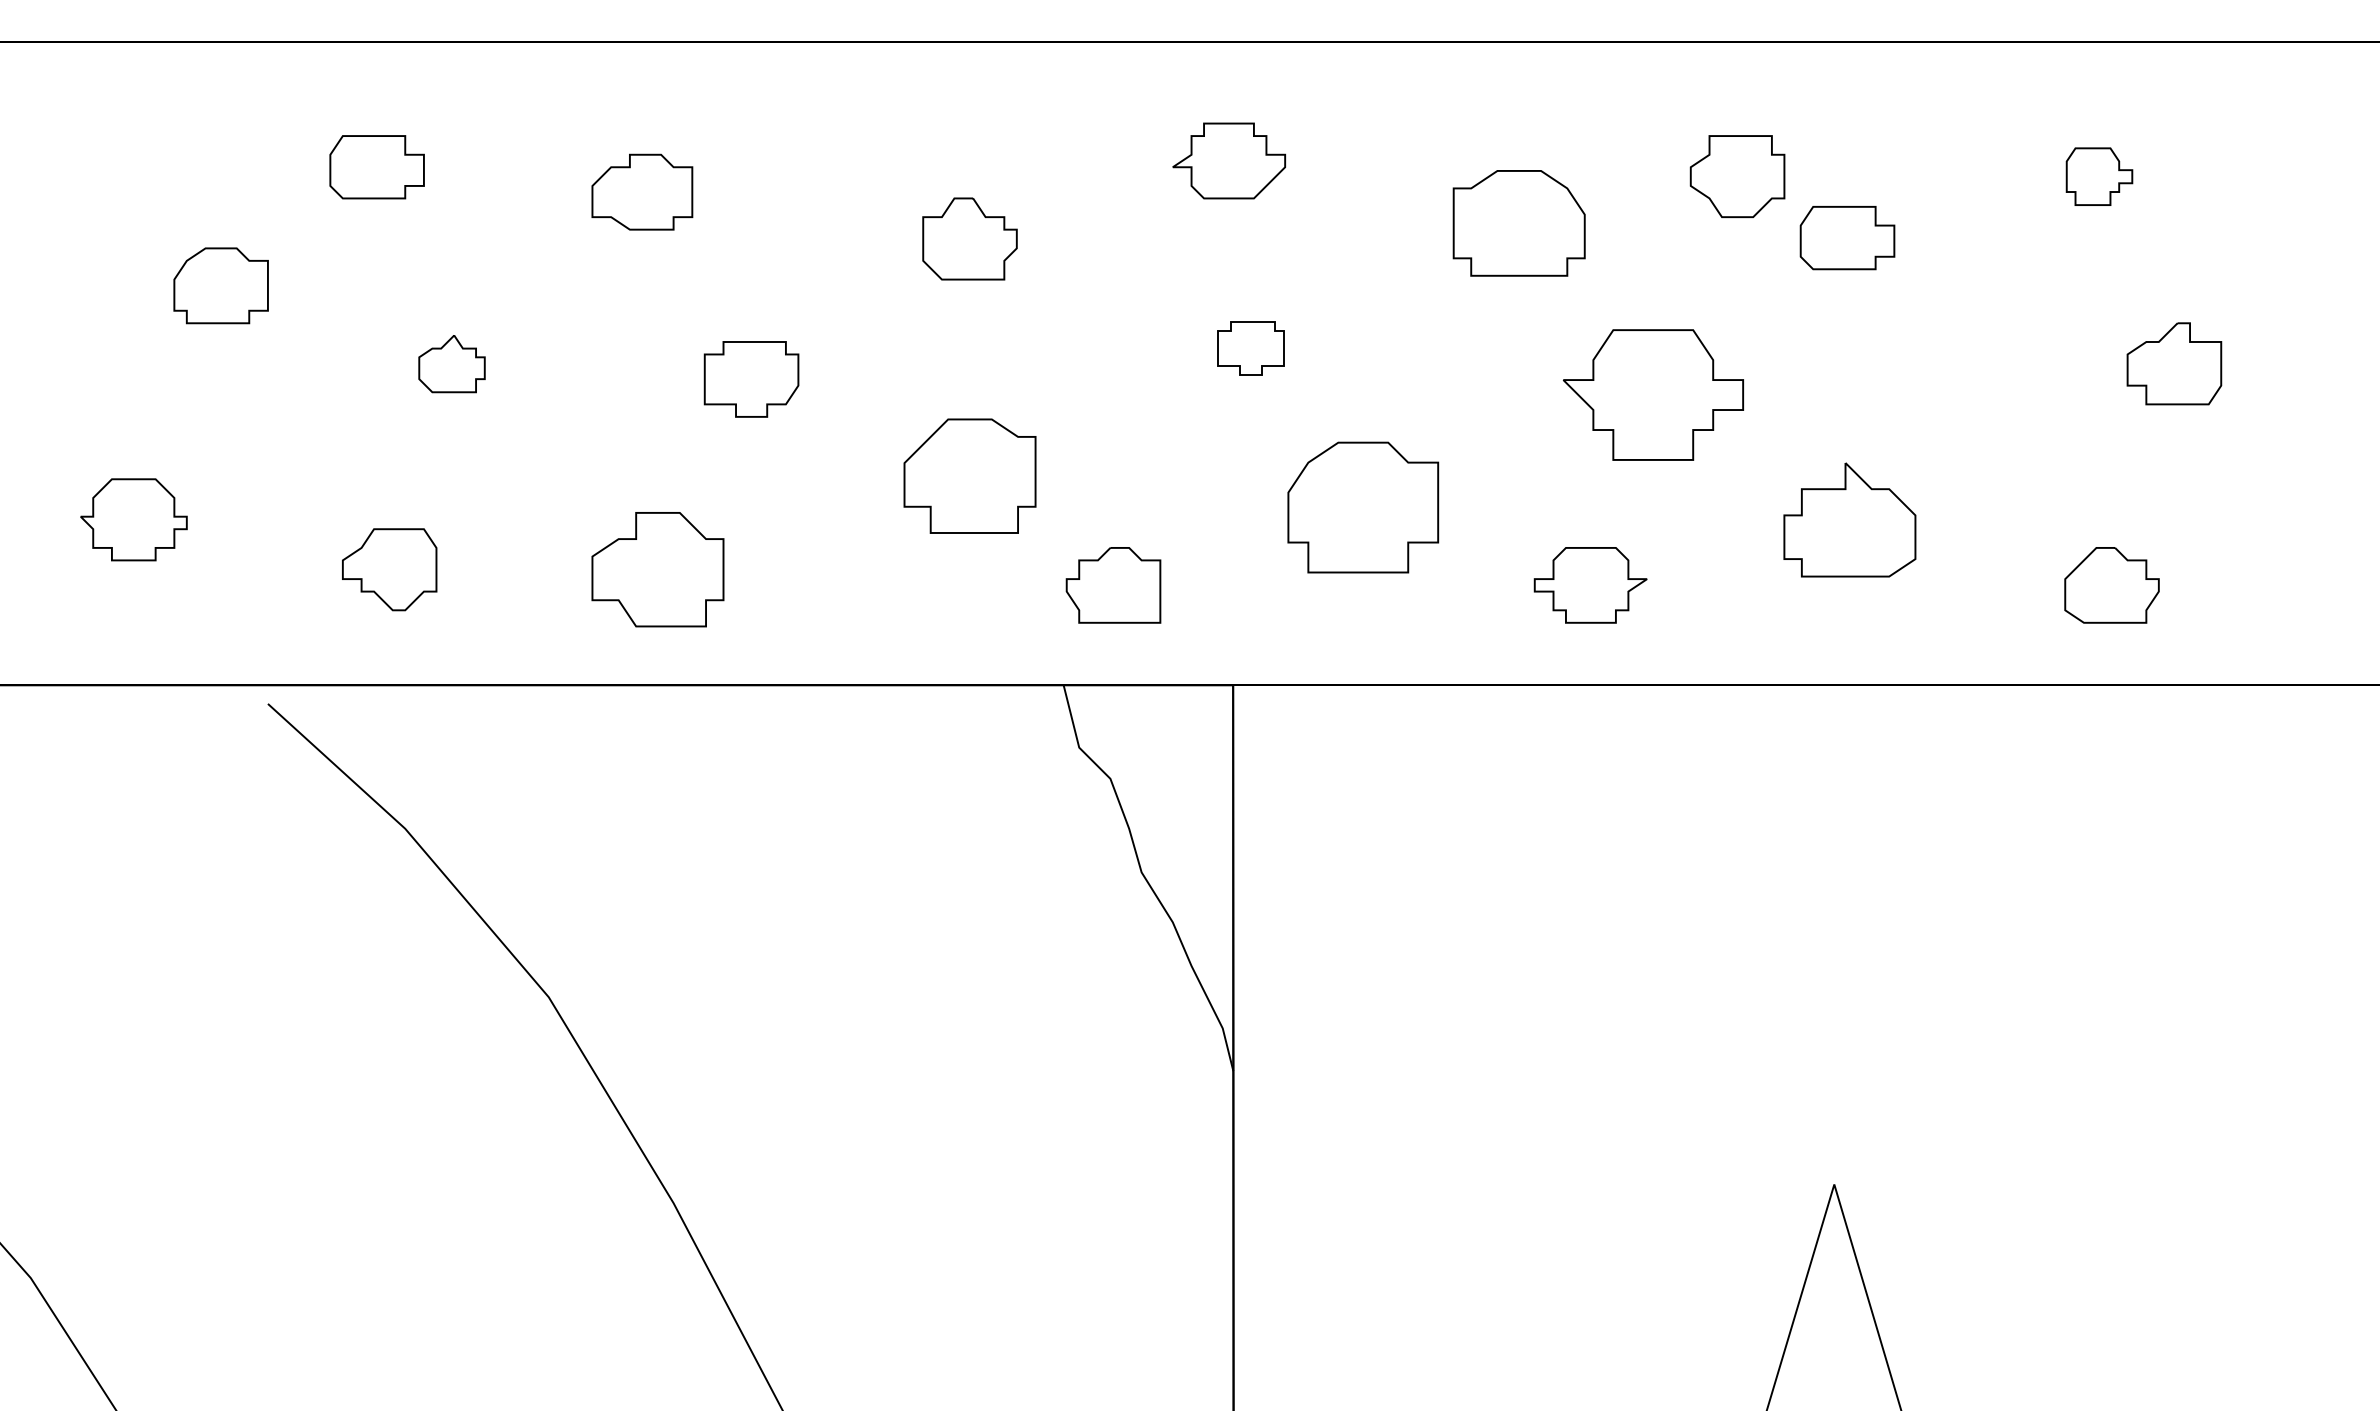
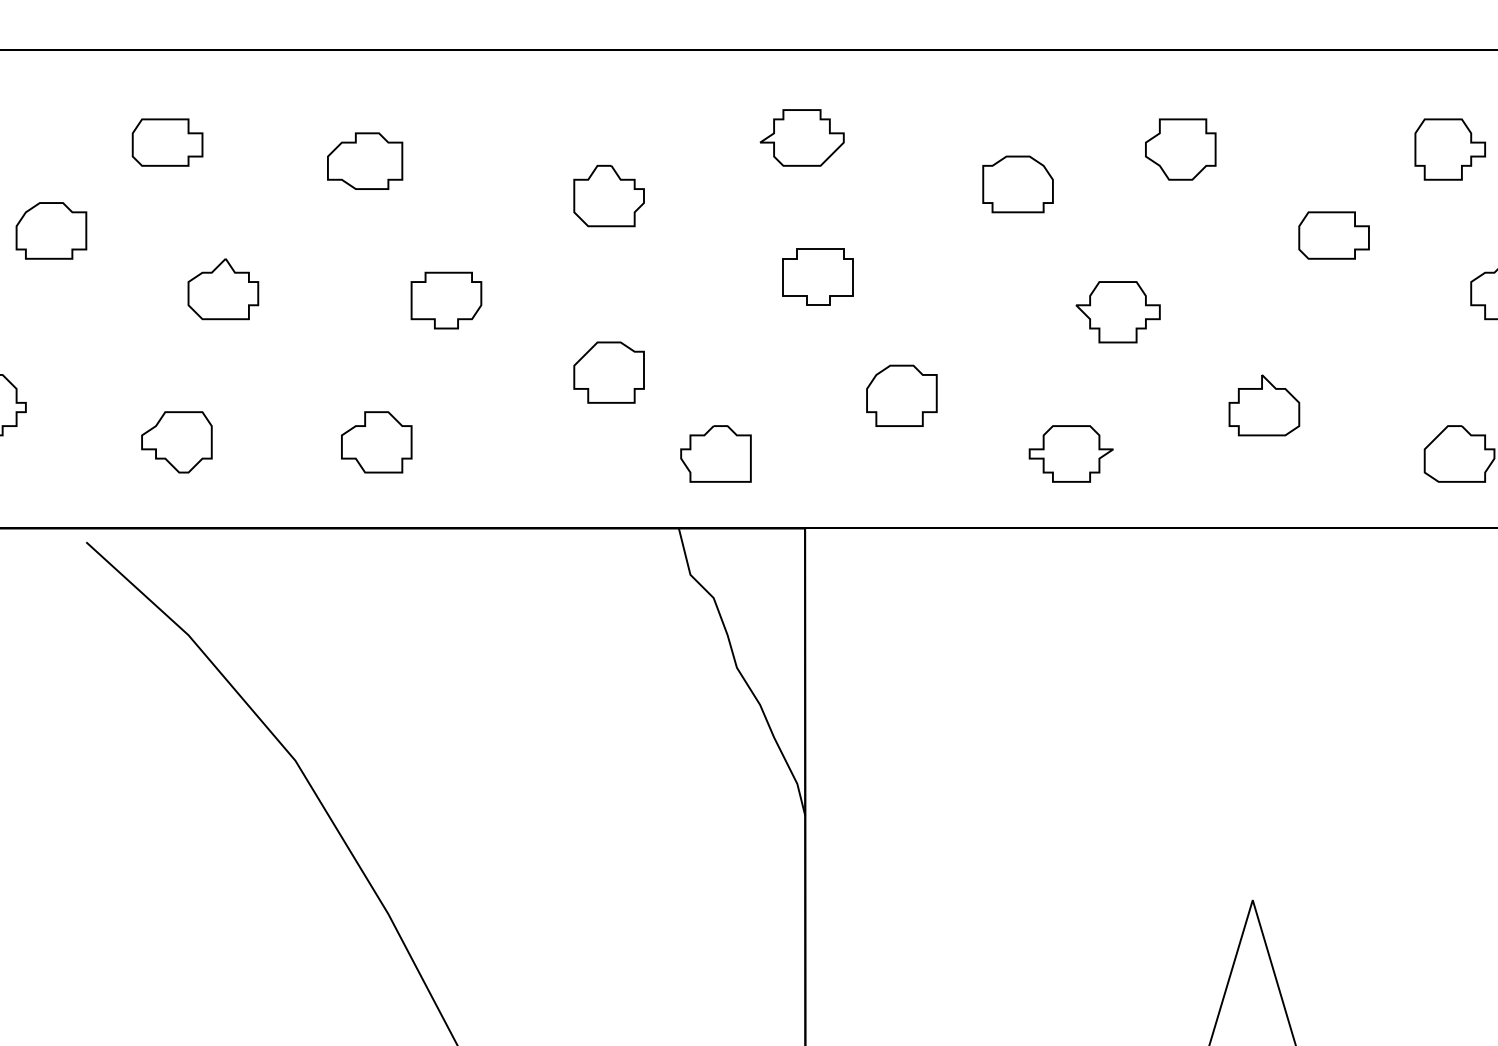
part: (2099, 176) -> (1450, 149), size x1.43
part: (1518, 223) -> (1017, 184), size x0.71
part: (1847, 238) -> (1334, 235), moved
part: (1250, 348) -> (818, 277), size x1.43
part: (451, 363) -> (222, 288), size x1.43
part: (1653, 394) -> (1118, 311), size x0.62
part: (969, 475) -> (608, 372), size x0.71
part: (1362, 506) -> (901, 395), size x0.62
part: (1849, 519) -> (1264, 404), size x0.71
part: (657, 569) -> (376, 442), size x0.71

